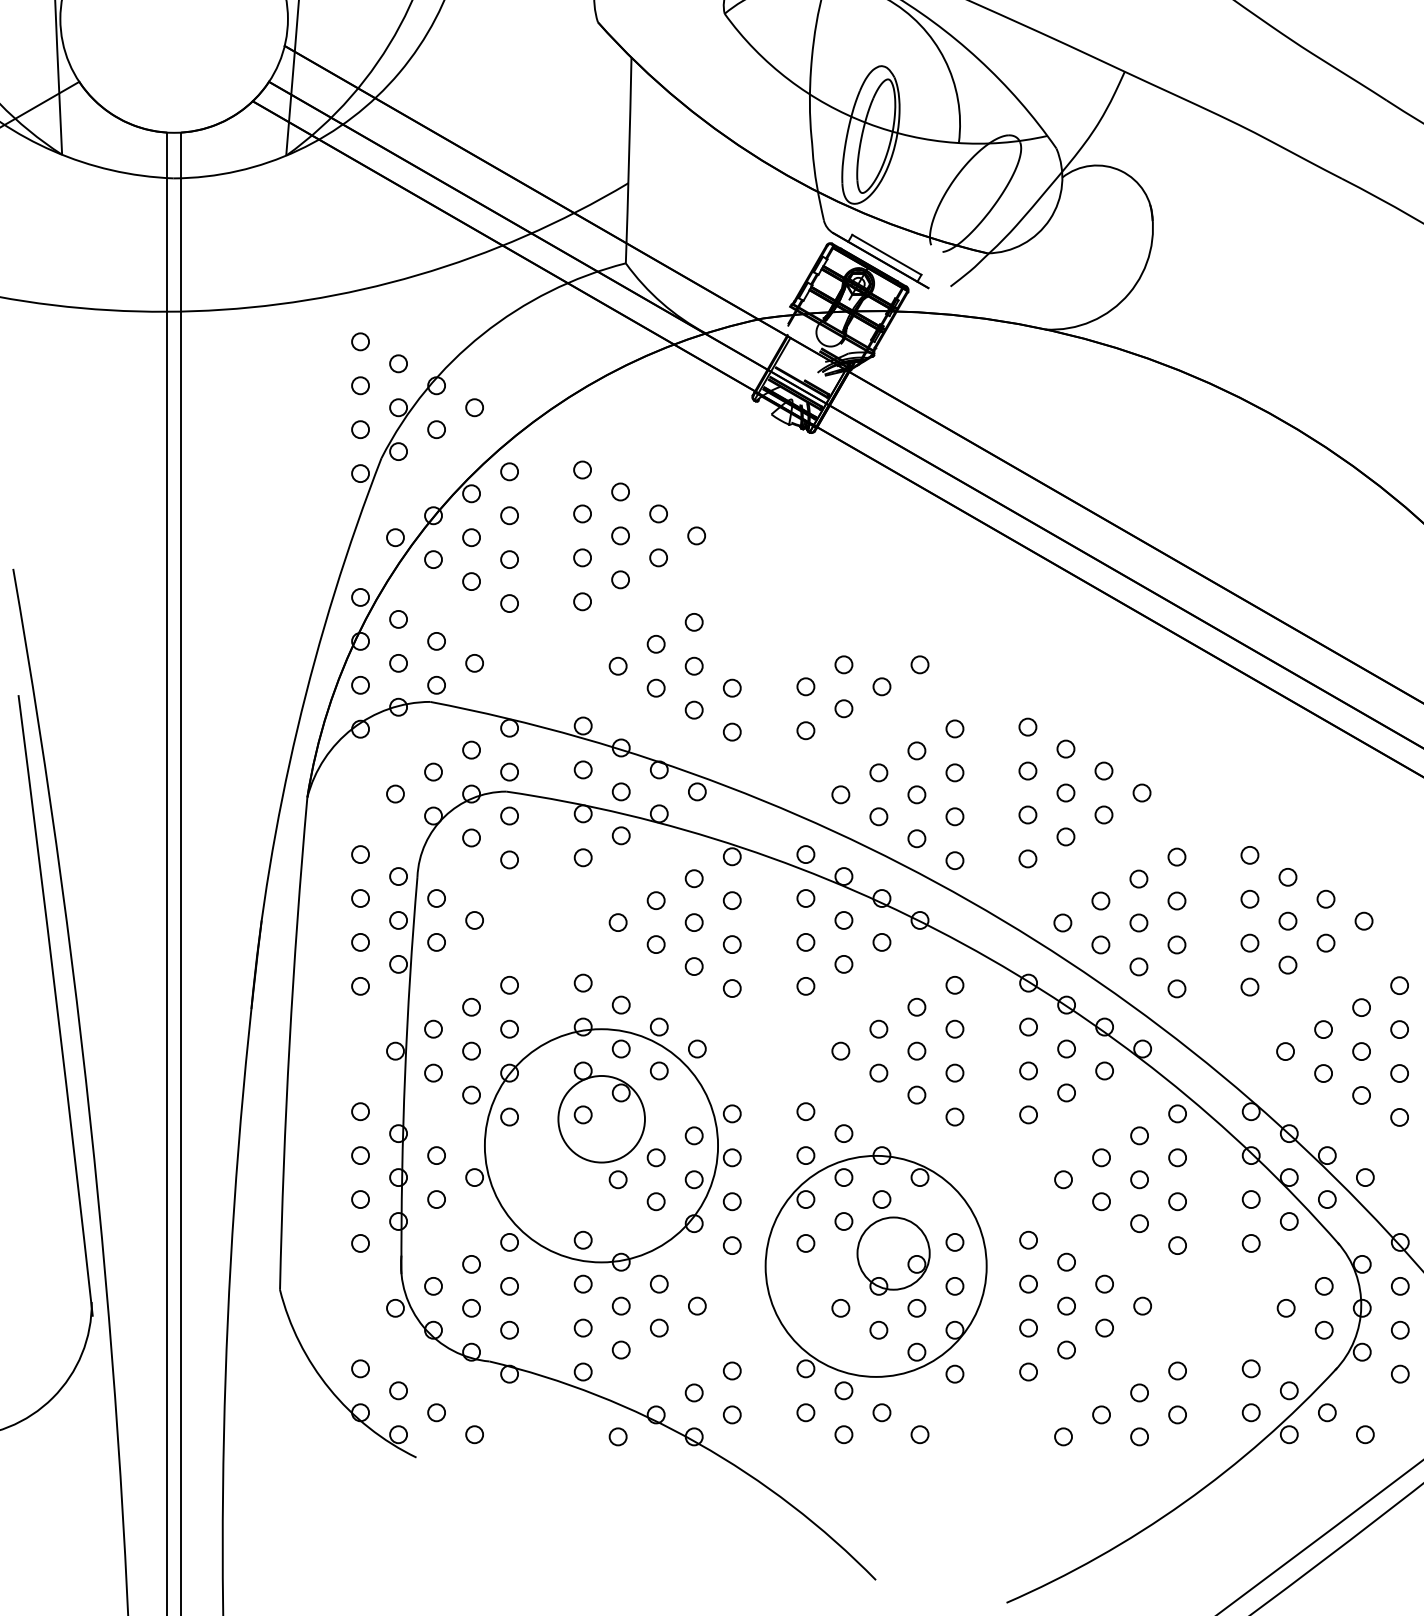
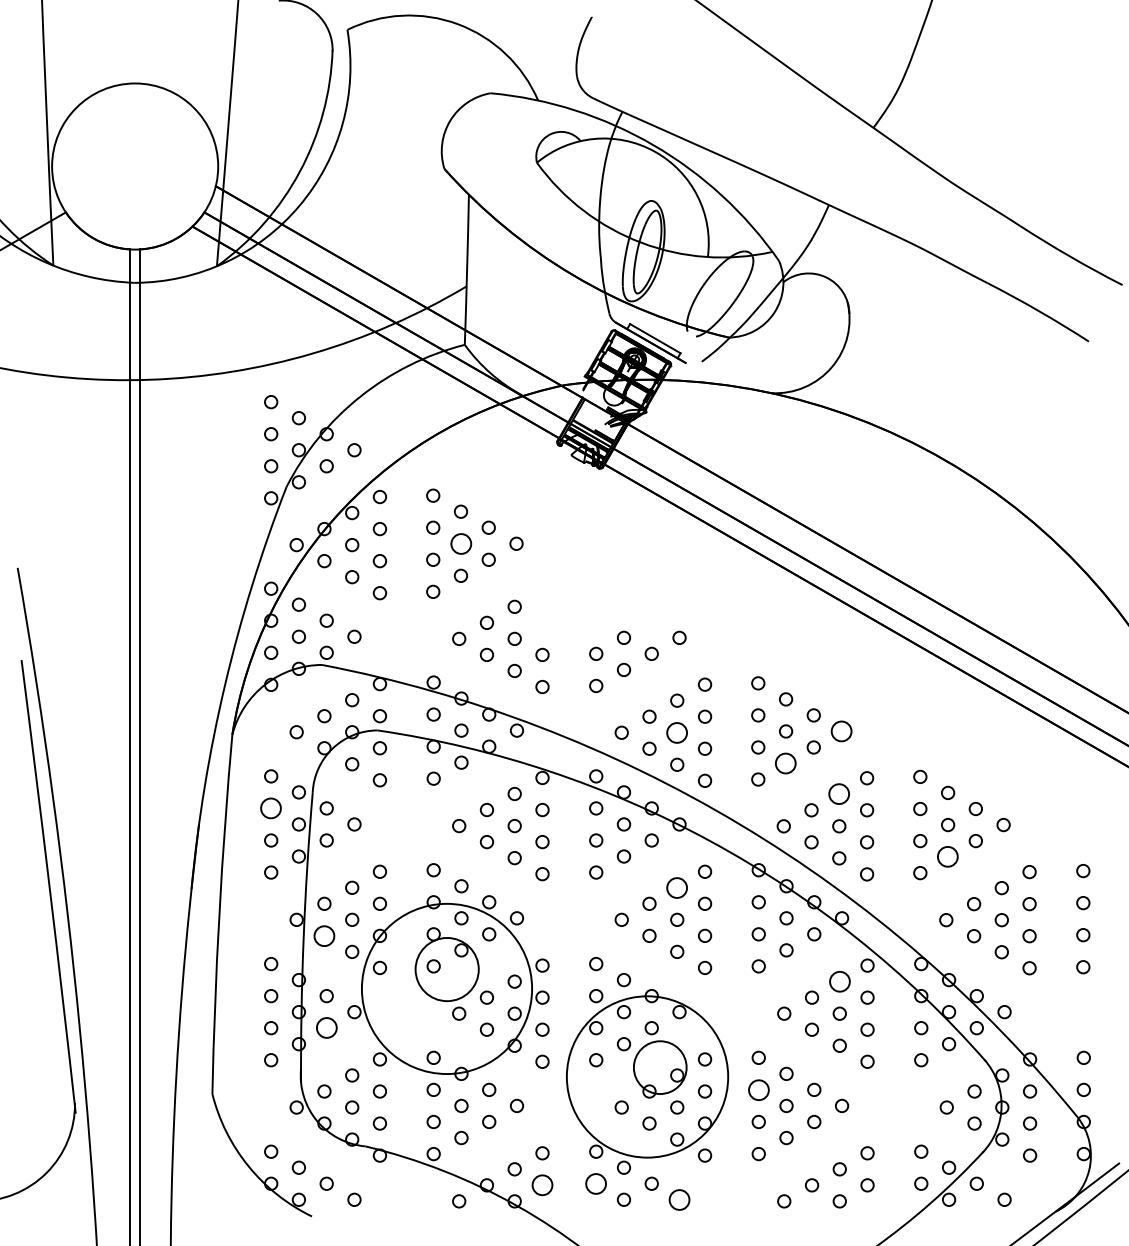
circle: (619, 535) -> (460, 543), size x1.6
circle: (1141, 793) -> (841, 731), size x1.6
circle: (917, 794) -> (677, 732), size x1.6
circle: (1066, 836) -> (786, 763), size x1.6
circle: (1139, 879) -> (839, 794), size x1.6
circle: (360, 898) -> (271, 808), size x1.6
circle: (1288, 965) -> (948, 857), size x1.6
circle: (917, 1006) -> (677, 887), size x1.6
circle: (433, 1072) -> (324, 935), size x1.6
circle: (1139, 1135) -> (839, 981), size x1.6
circle: (436, 1199) -> (326, 1028), size x1.6
circle: (1028, 1283) -> (758, 1089), size x1.6
circle: (806, 1412) -> (596, 1183), size x1.6
circle: (732, 1415) -> (542, 1185), size x1.6
circle: (919, 1434) -> (679, 1199), size x1.6

